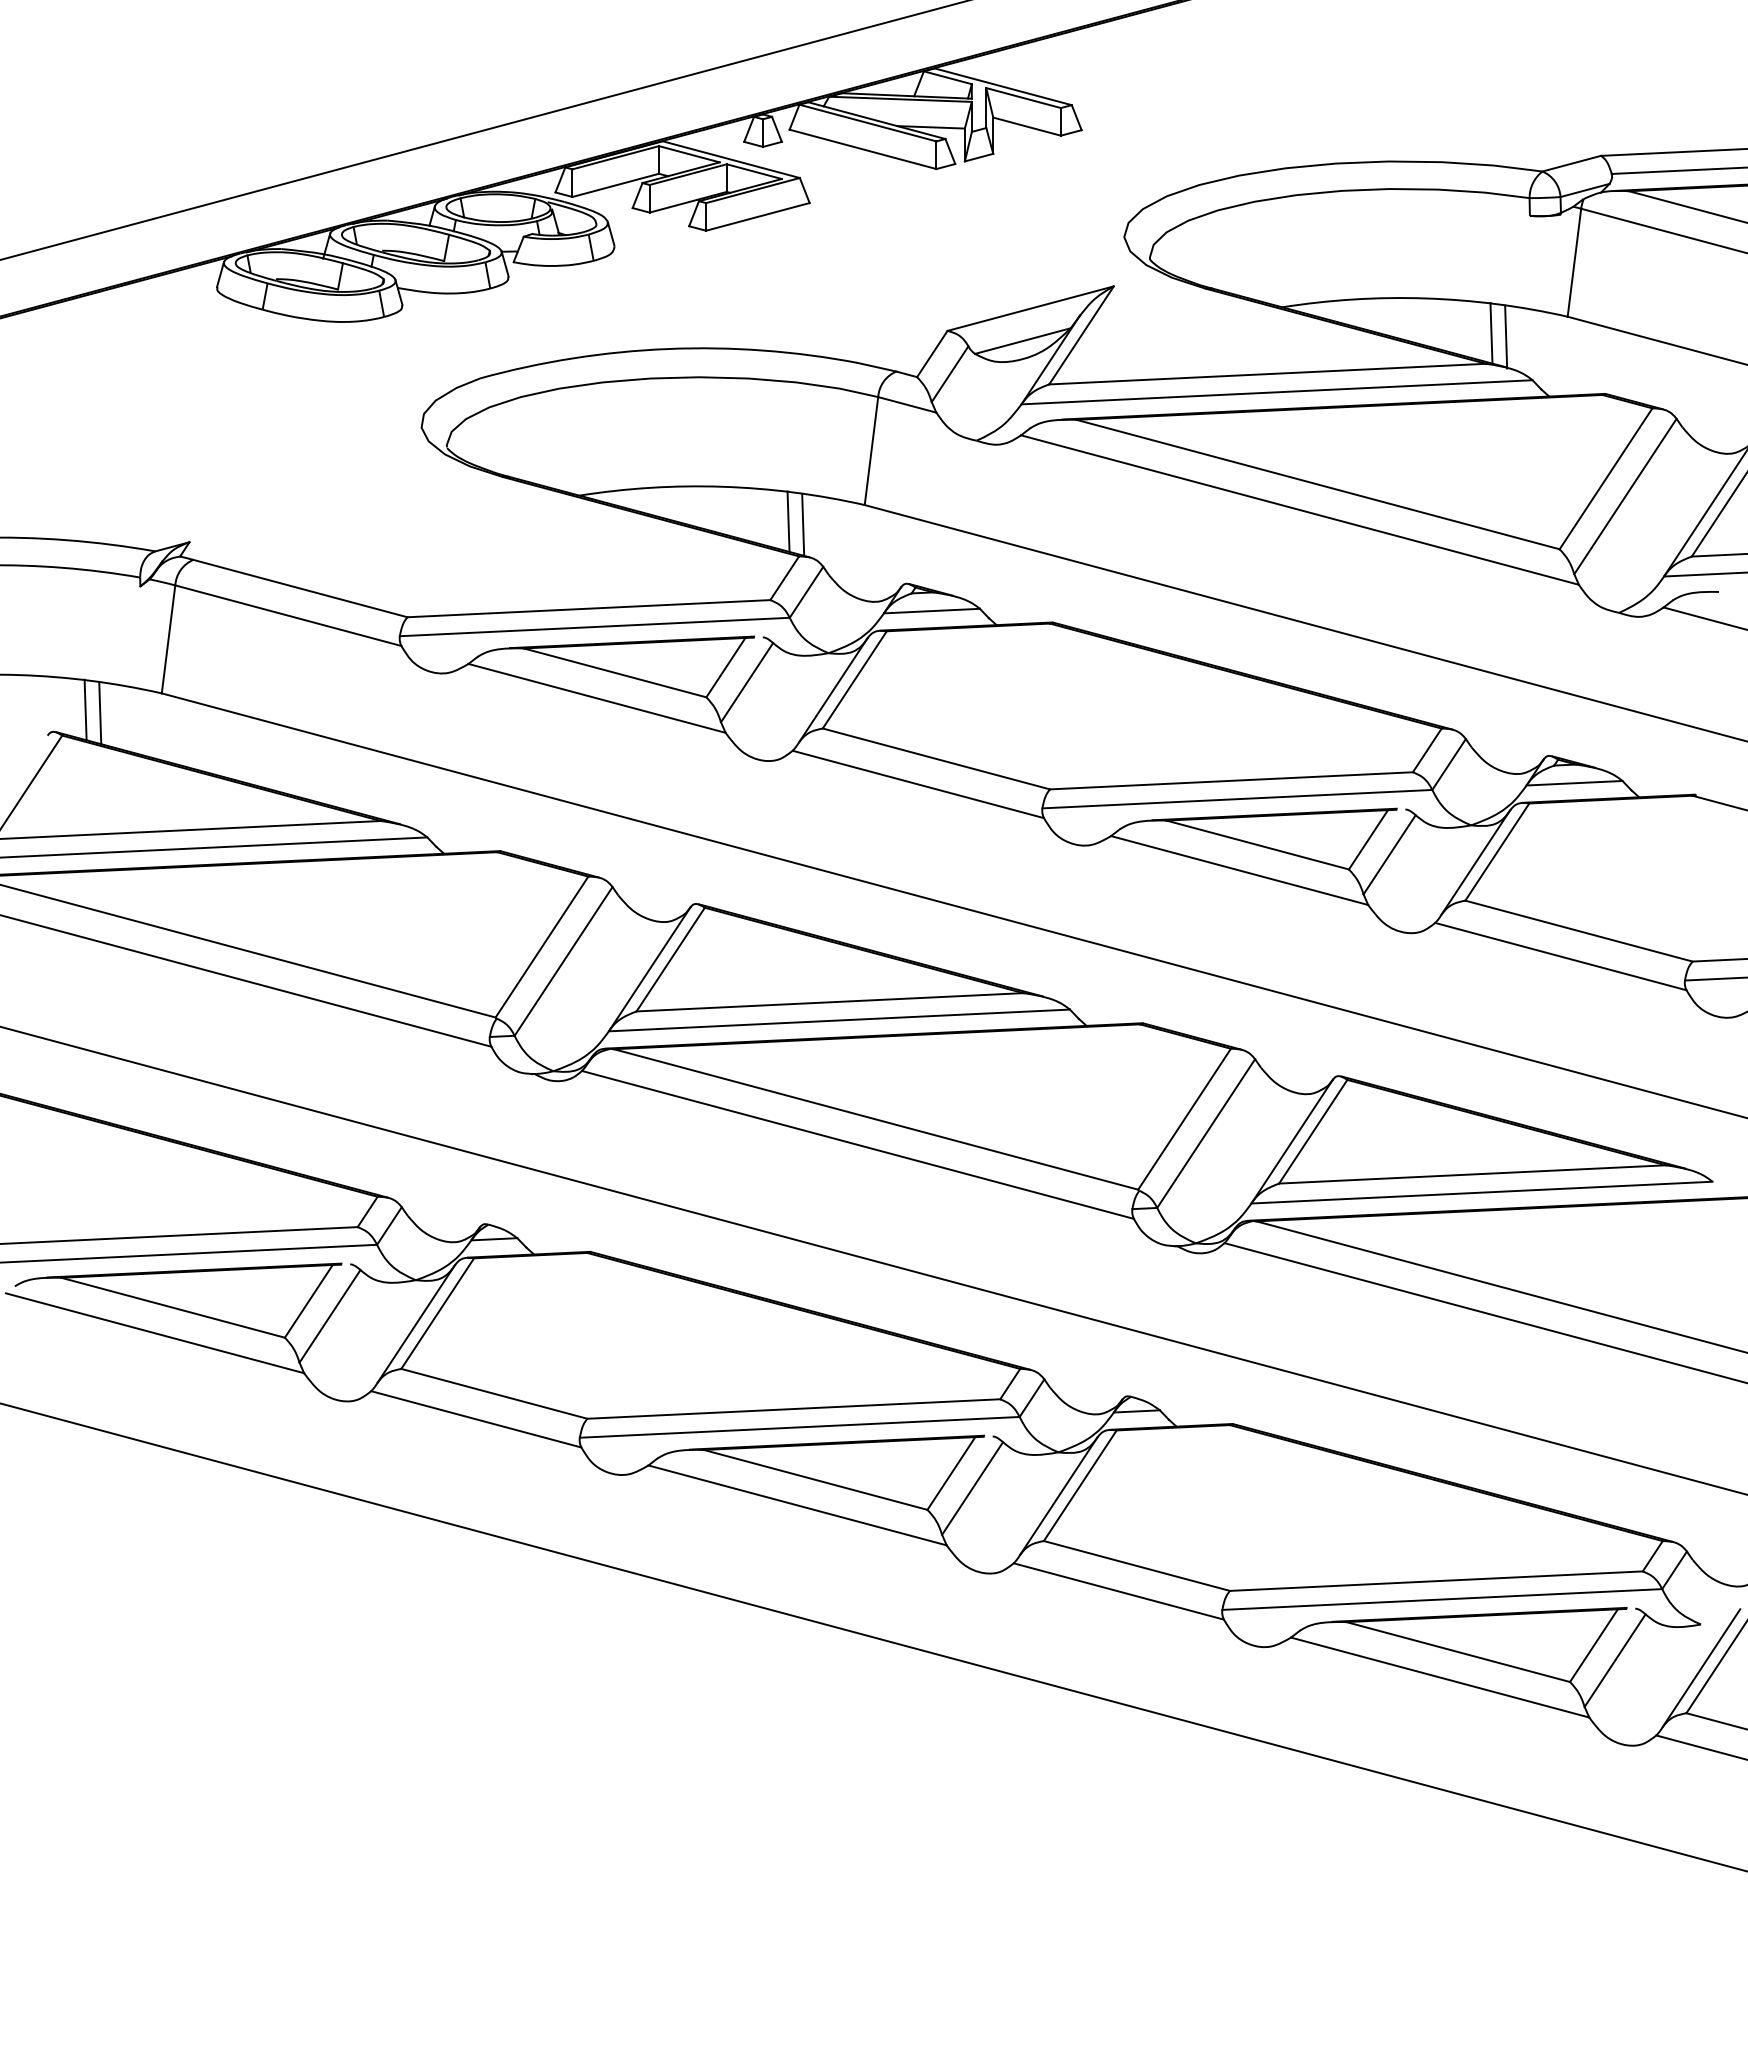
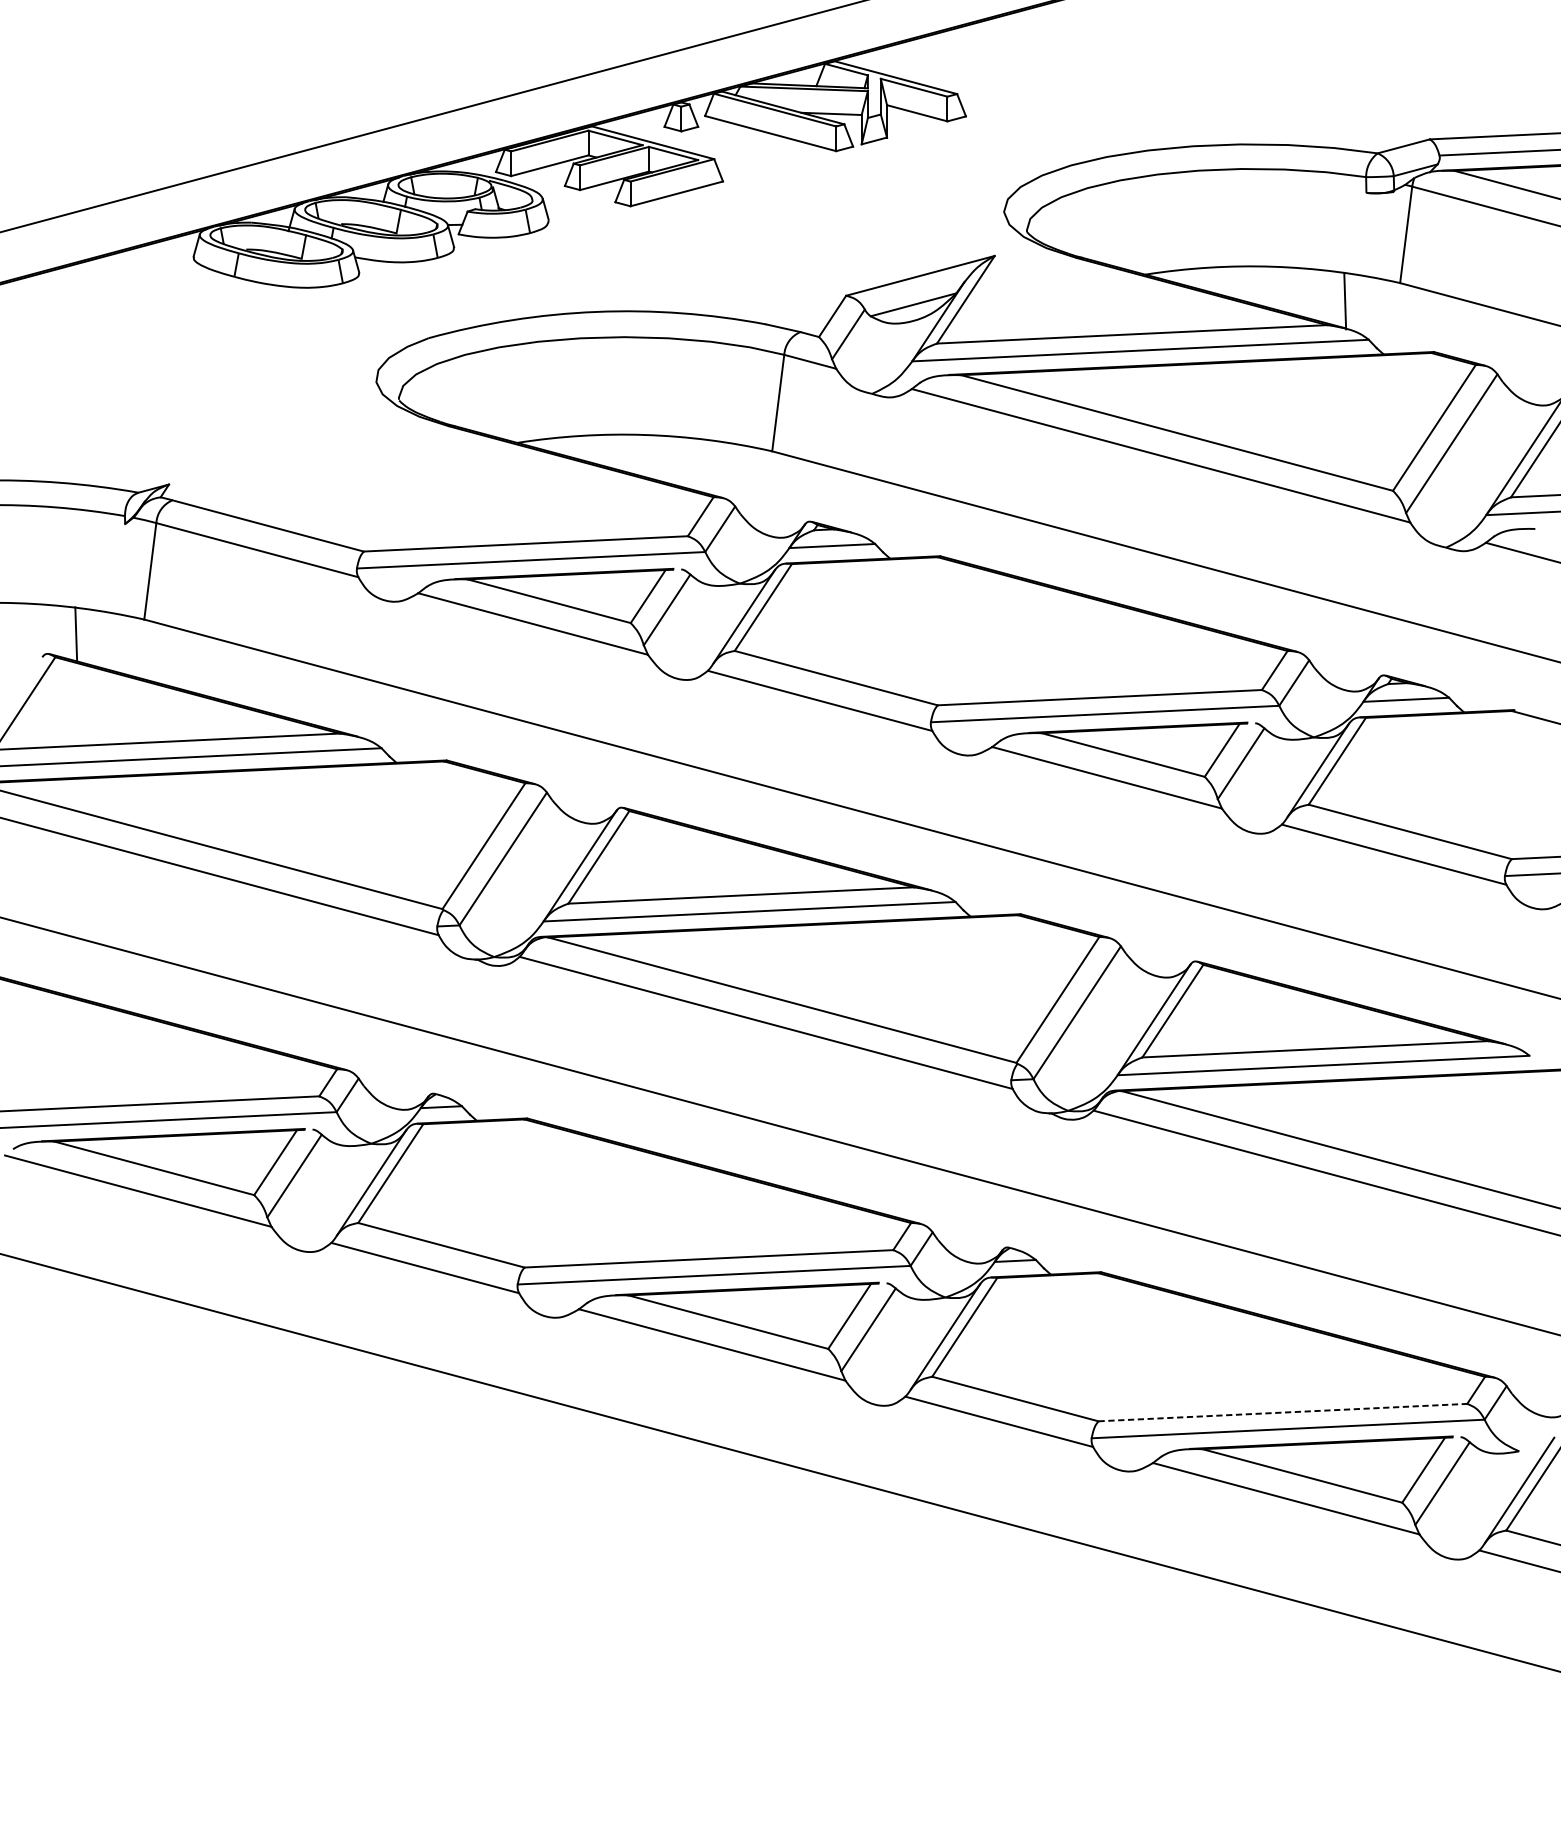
line: (1491, 333) -> (1332, 298), removed
line: (788, 521) -> (704, 466), removed
line: (803, 524) -> (717, 468), removed
line: (100, 713) -> (89, 637), removed
line: (1436, 1581) -> (1282, 1412), solid -> dashed

